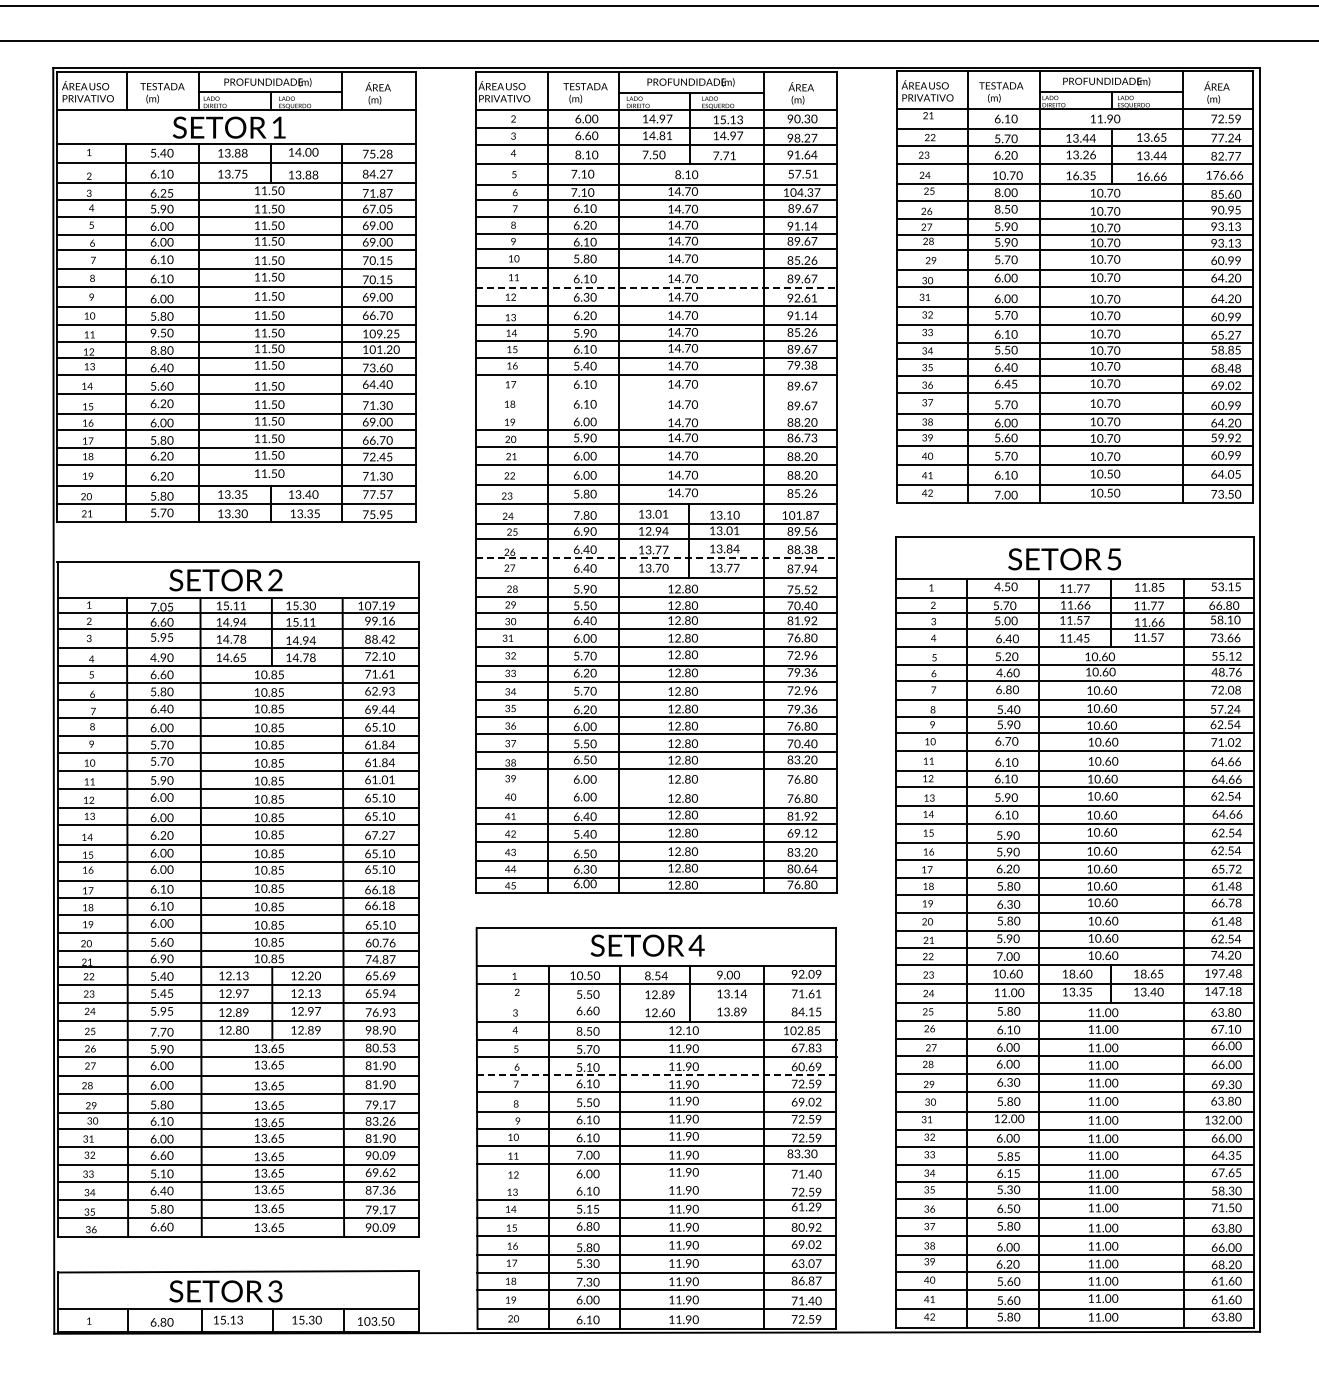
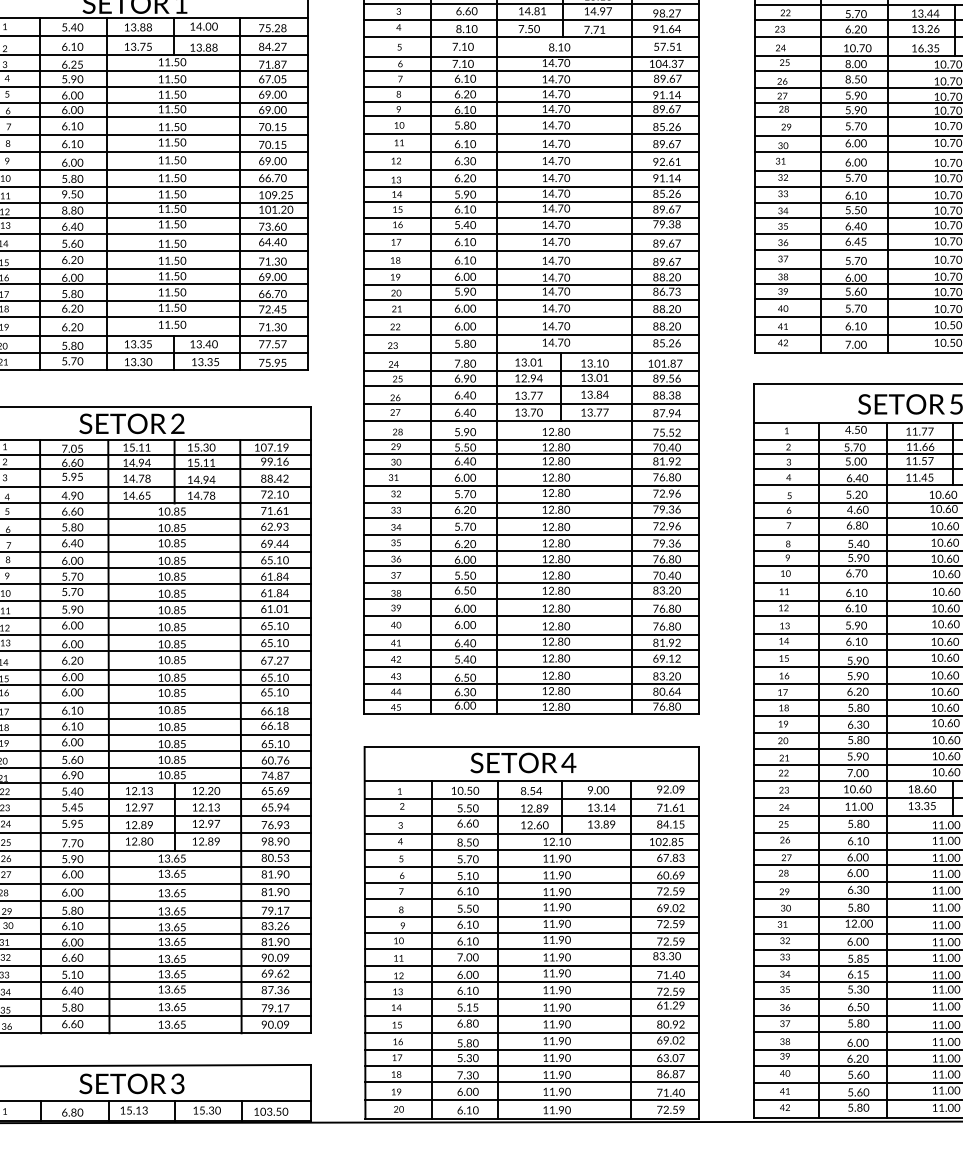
line: (656, 287) -> (531, 152), dashed -> solid
line: (655, 393) -> (530, 250), added
line: (655, 413) -> (530, 269), added
line: (656, 558) -> (531, 403), dashed -> solid
line: (655, 787) -> (530, 616), added
line: (656, 1003) -> (531, 816), added
line: (656, 1075) -> (531, 883), dashed -> solid
line: (656, 1181) -> (531, 981), added

